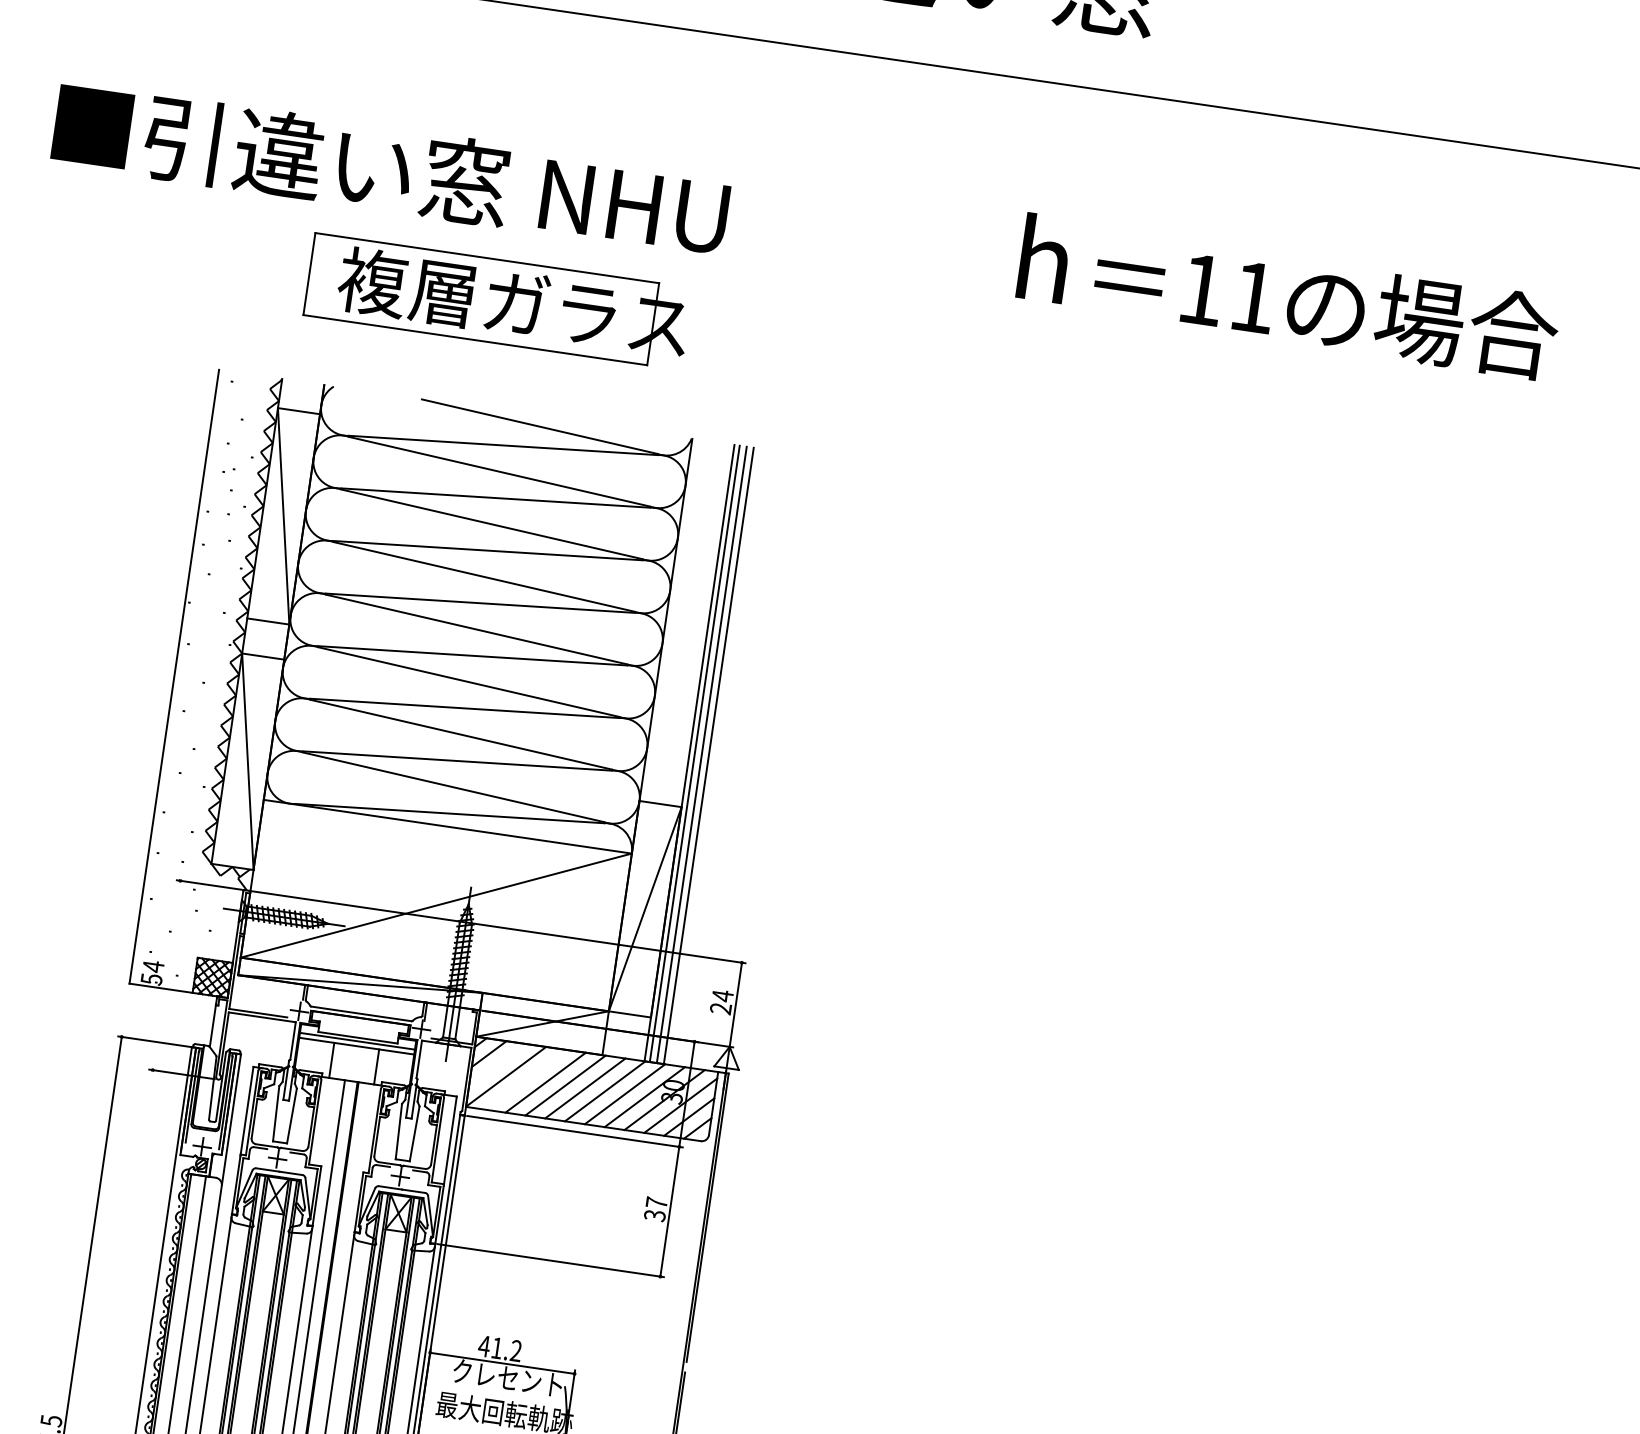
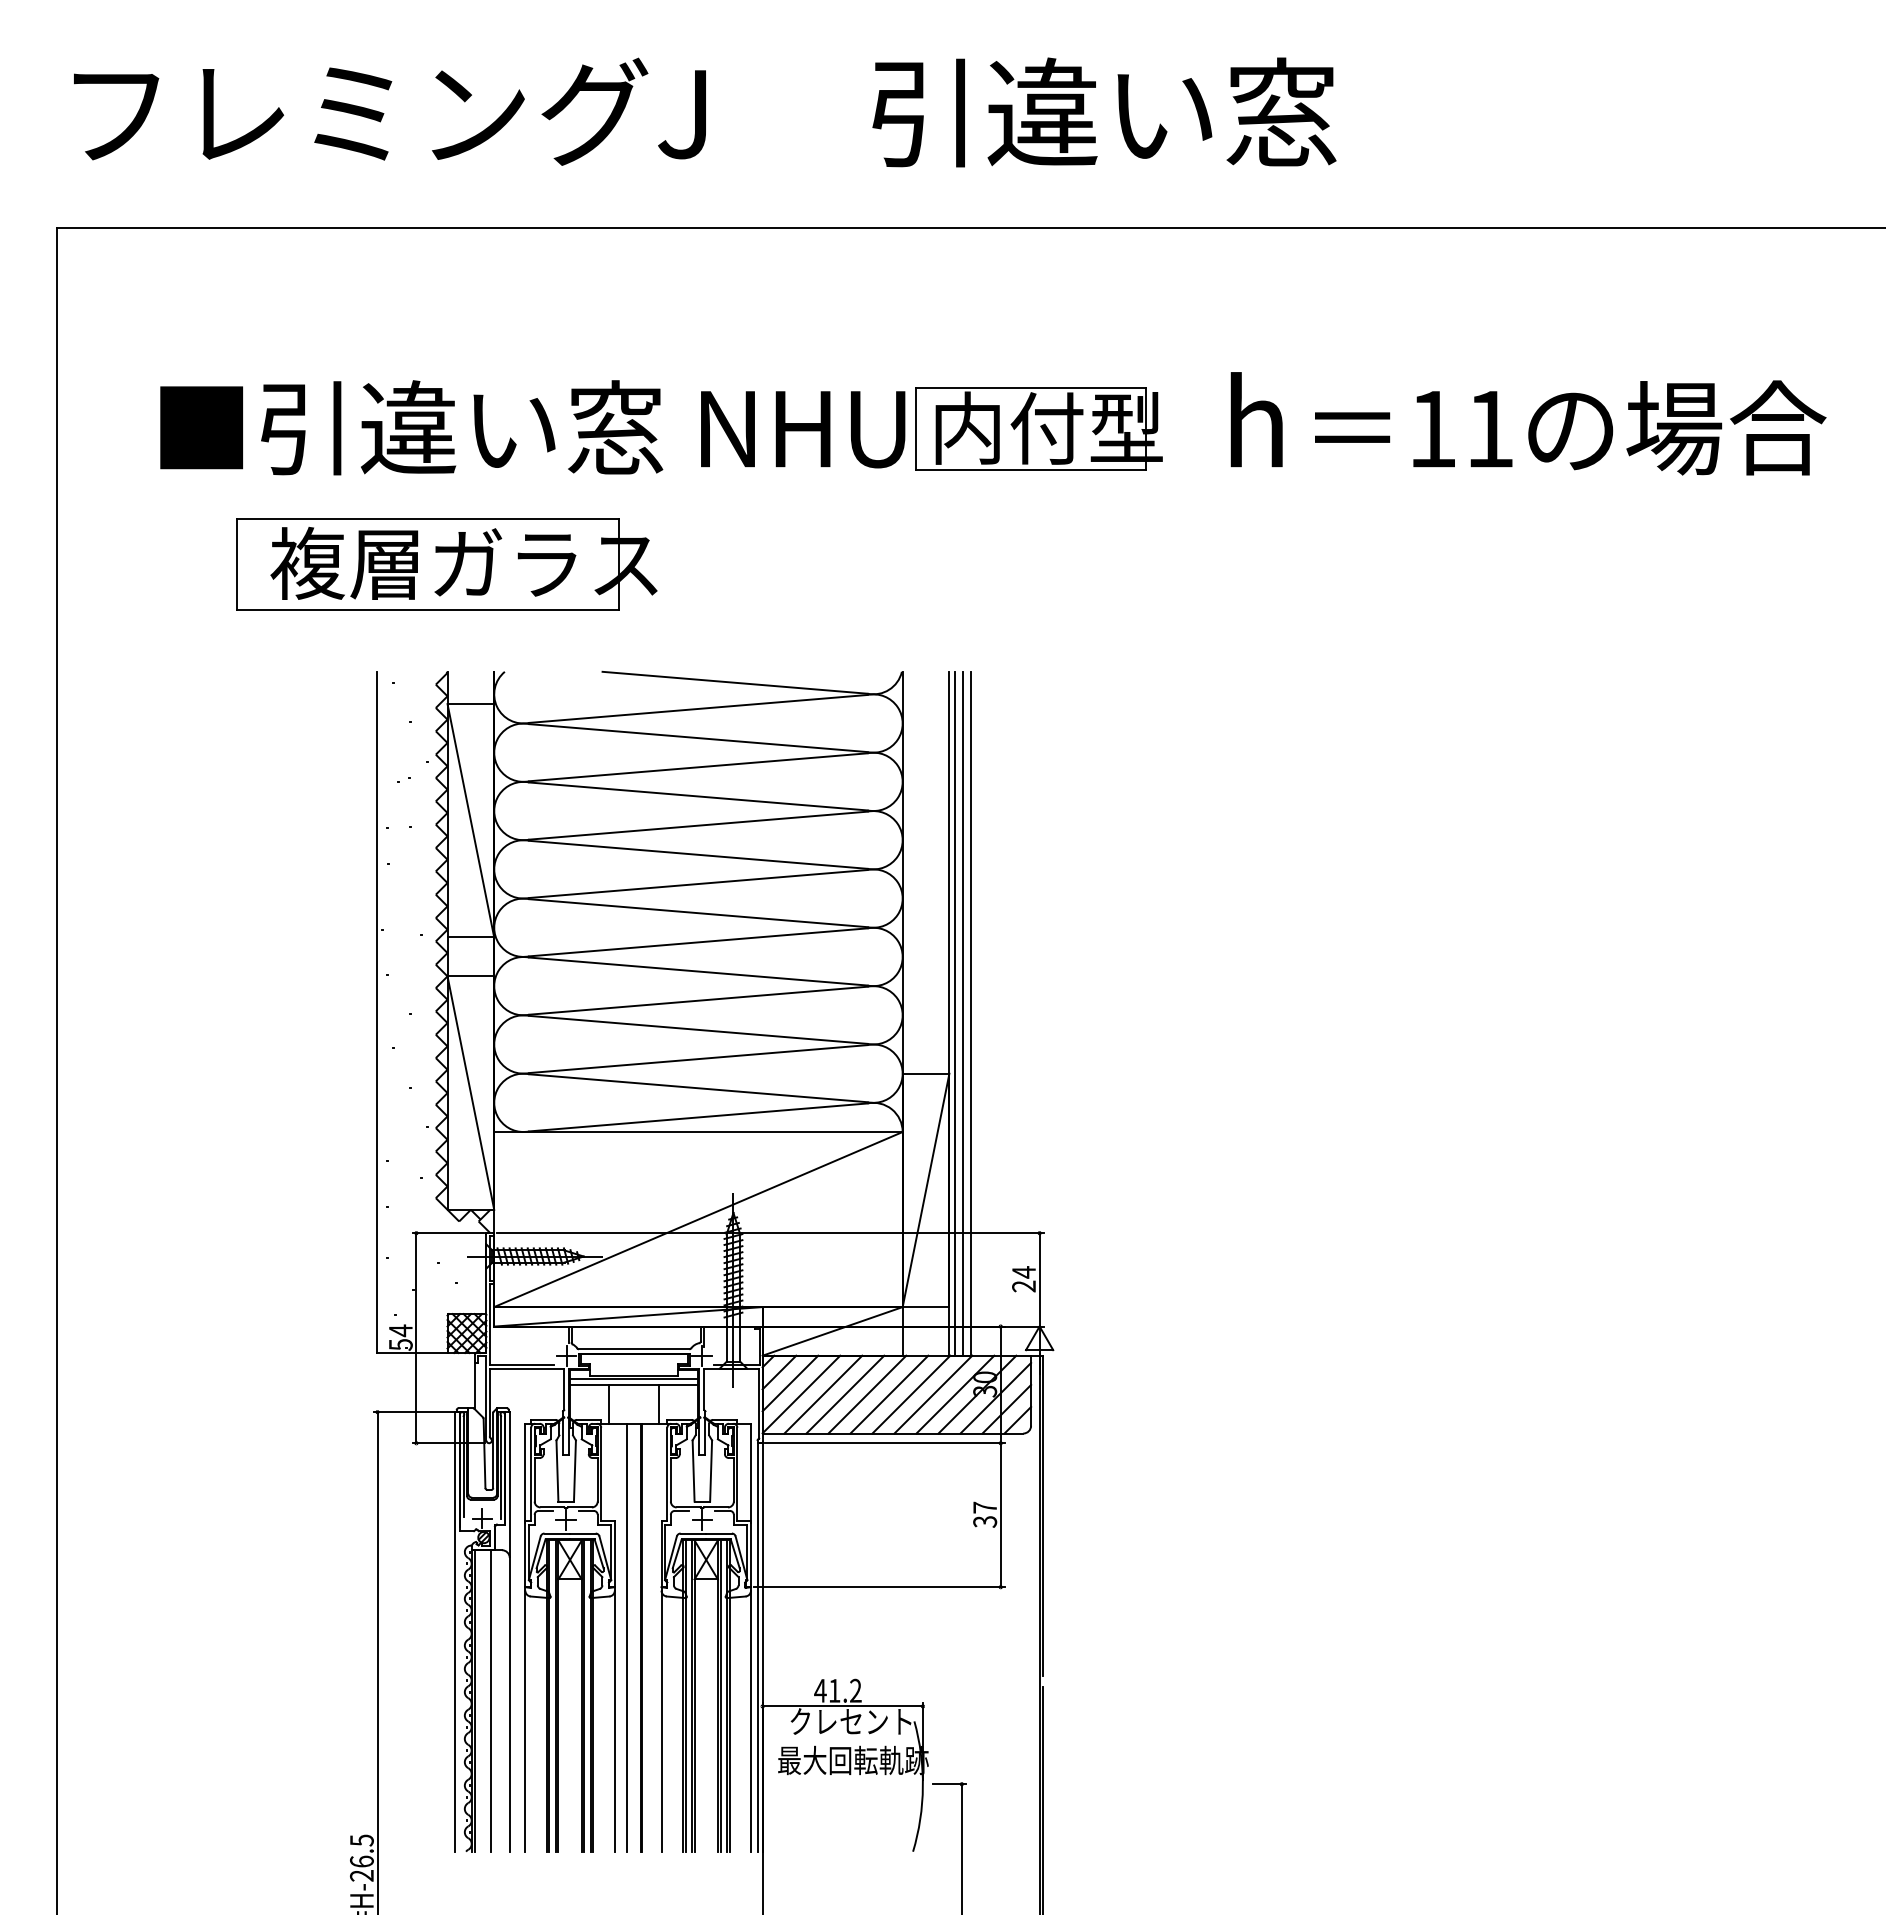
part: (846, 237) -> (1038, 428), added
part: (497, 301) -> (446, 564), moved
line: (166, 975) -> (416, 1338), added
line: (497, 1065) -> (790, 1383), added
line: (526, 1079) -> (823, 1394), added

